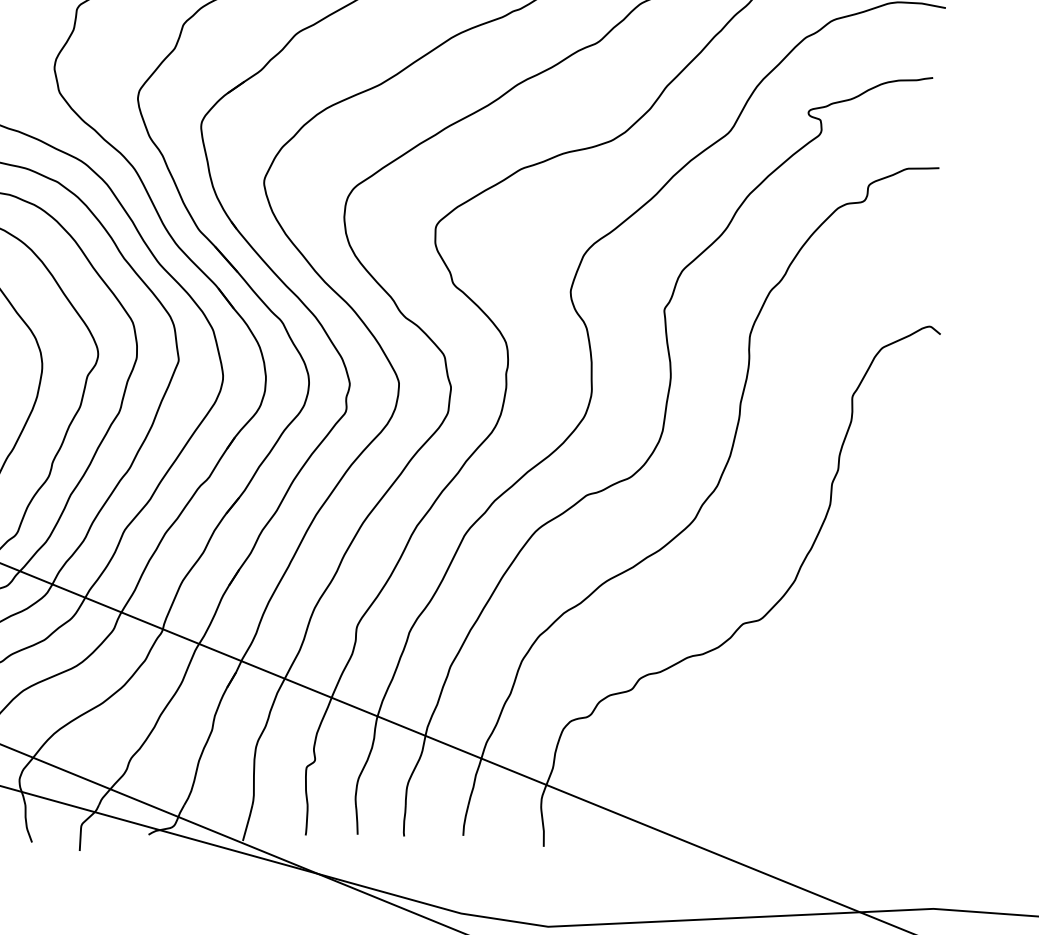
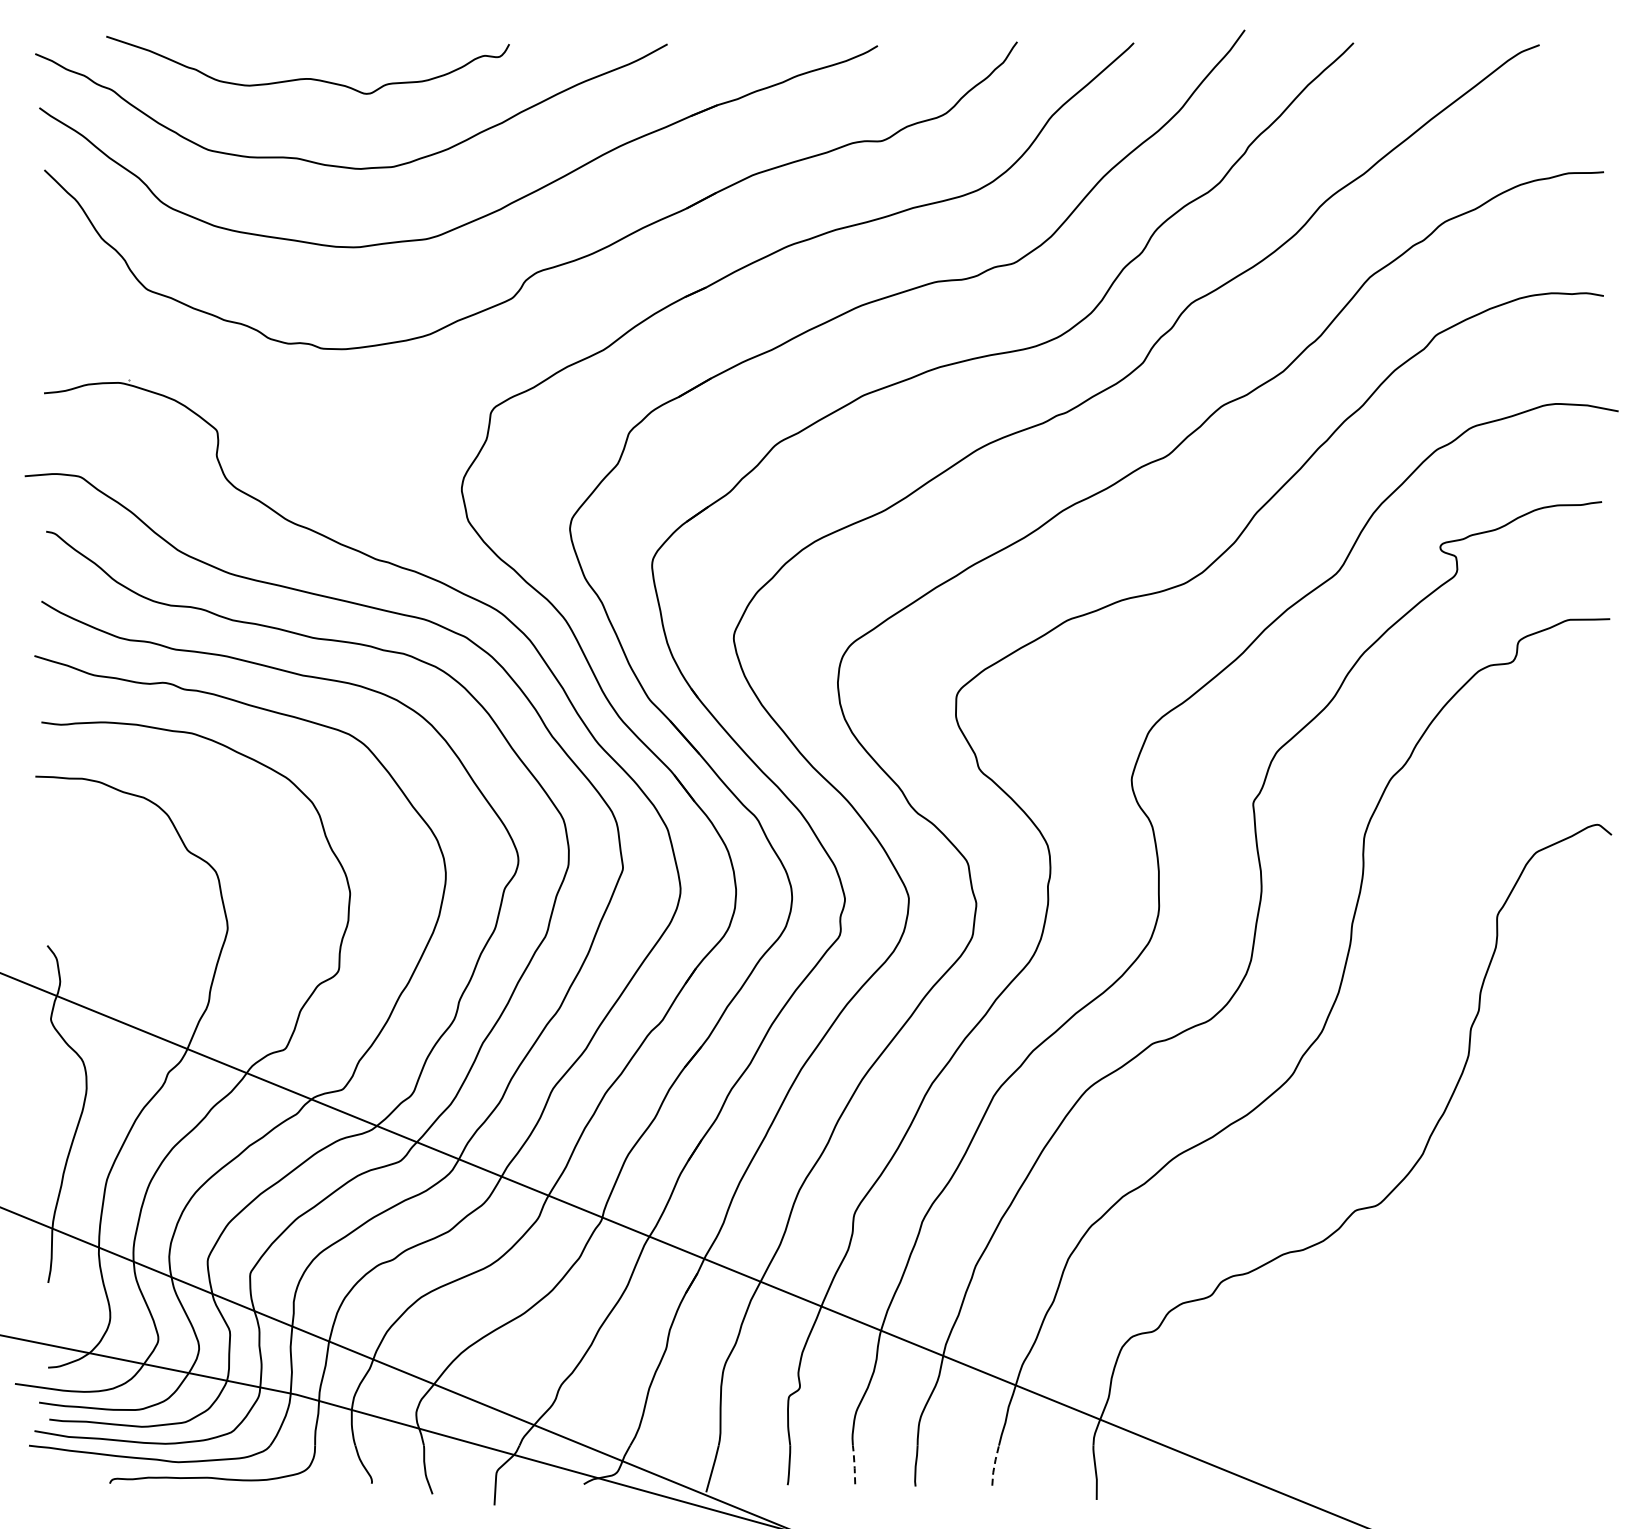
line: (357, 819) -> (854, 1464), solid -> dashed
line: (465, 820) -> (994, 1465), solid -> dashed

